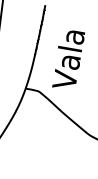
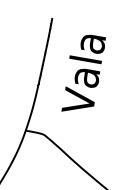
text: (68, 58) -> (83, 72), moved

